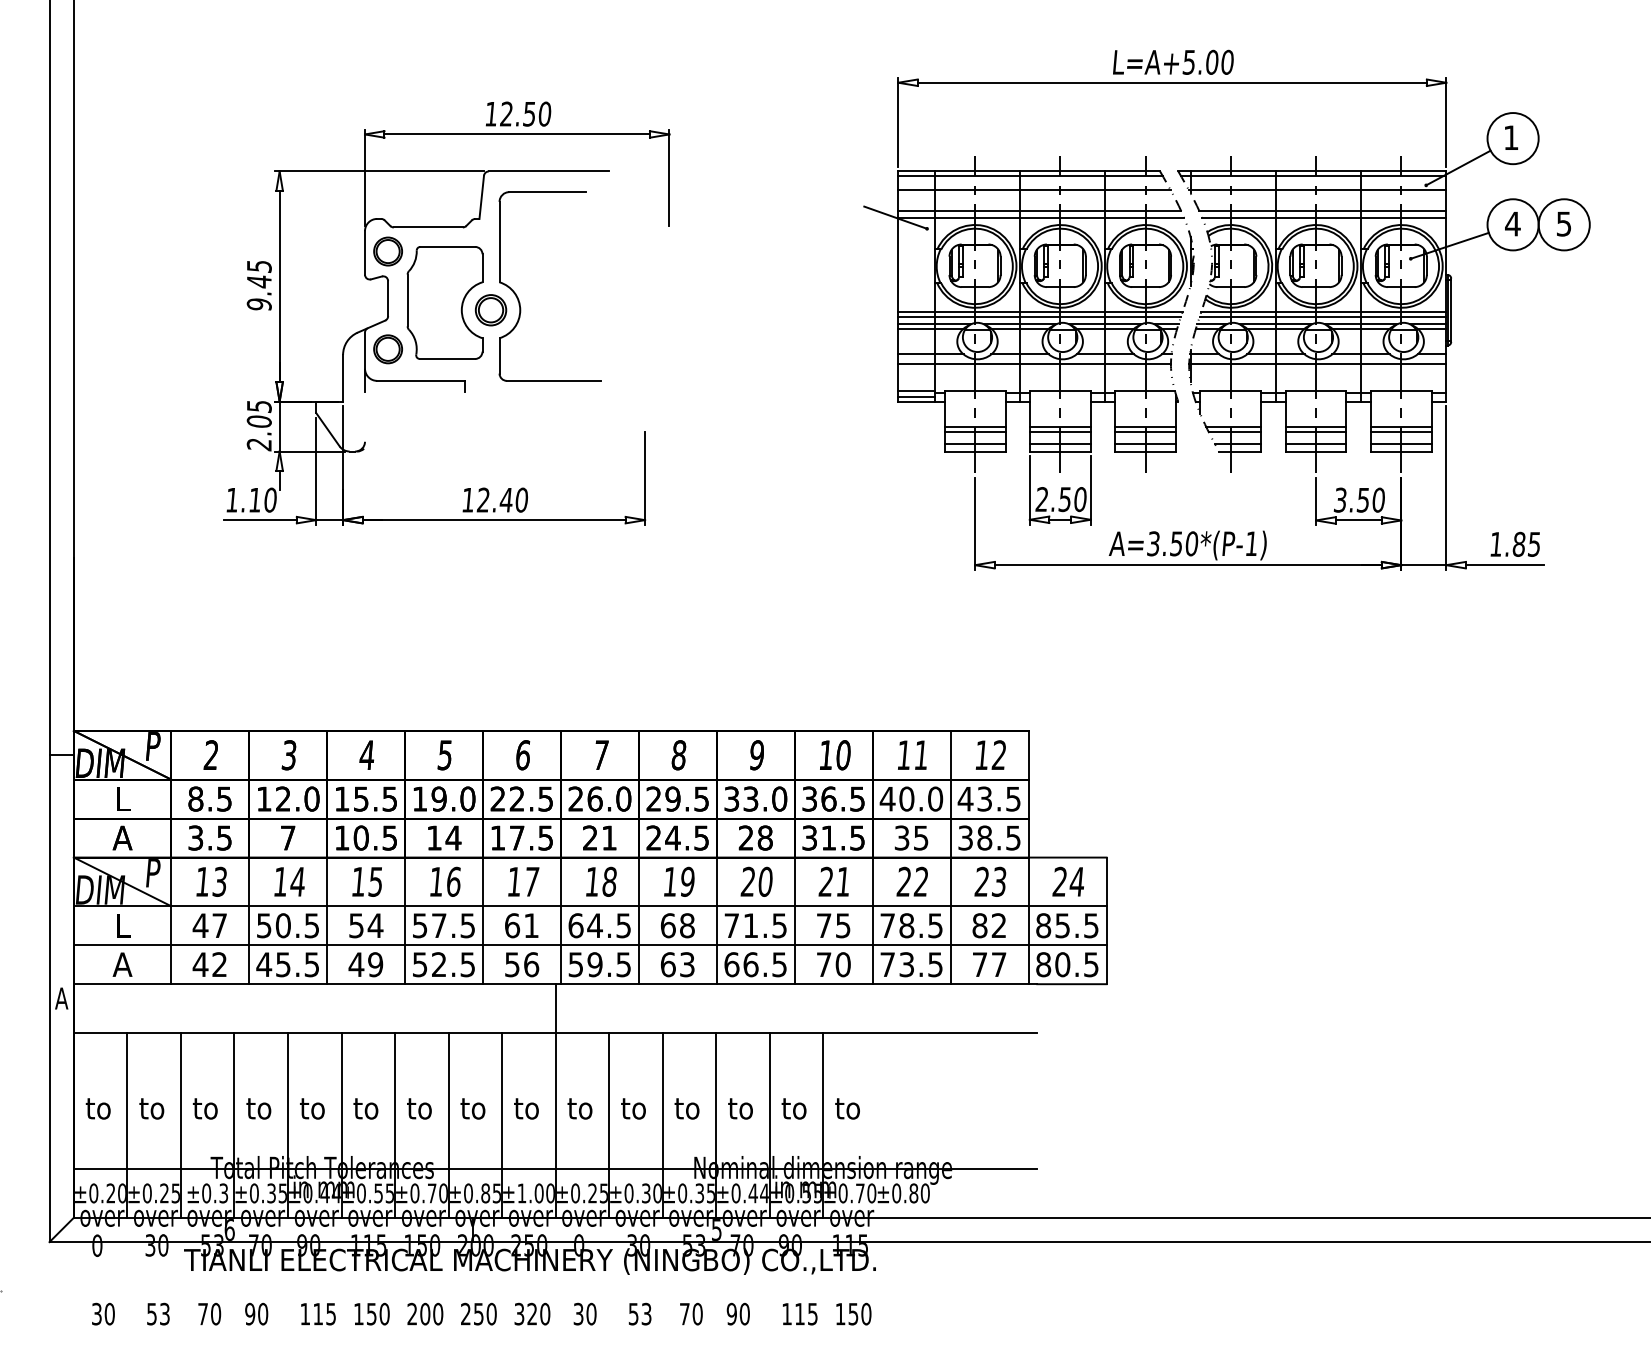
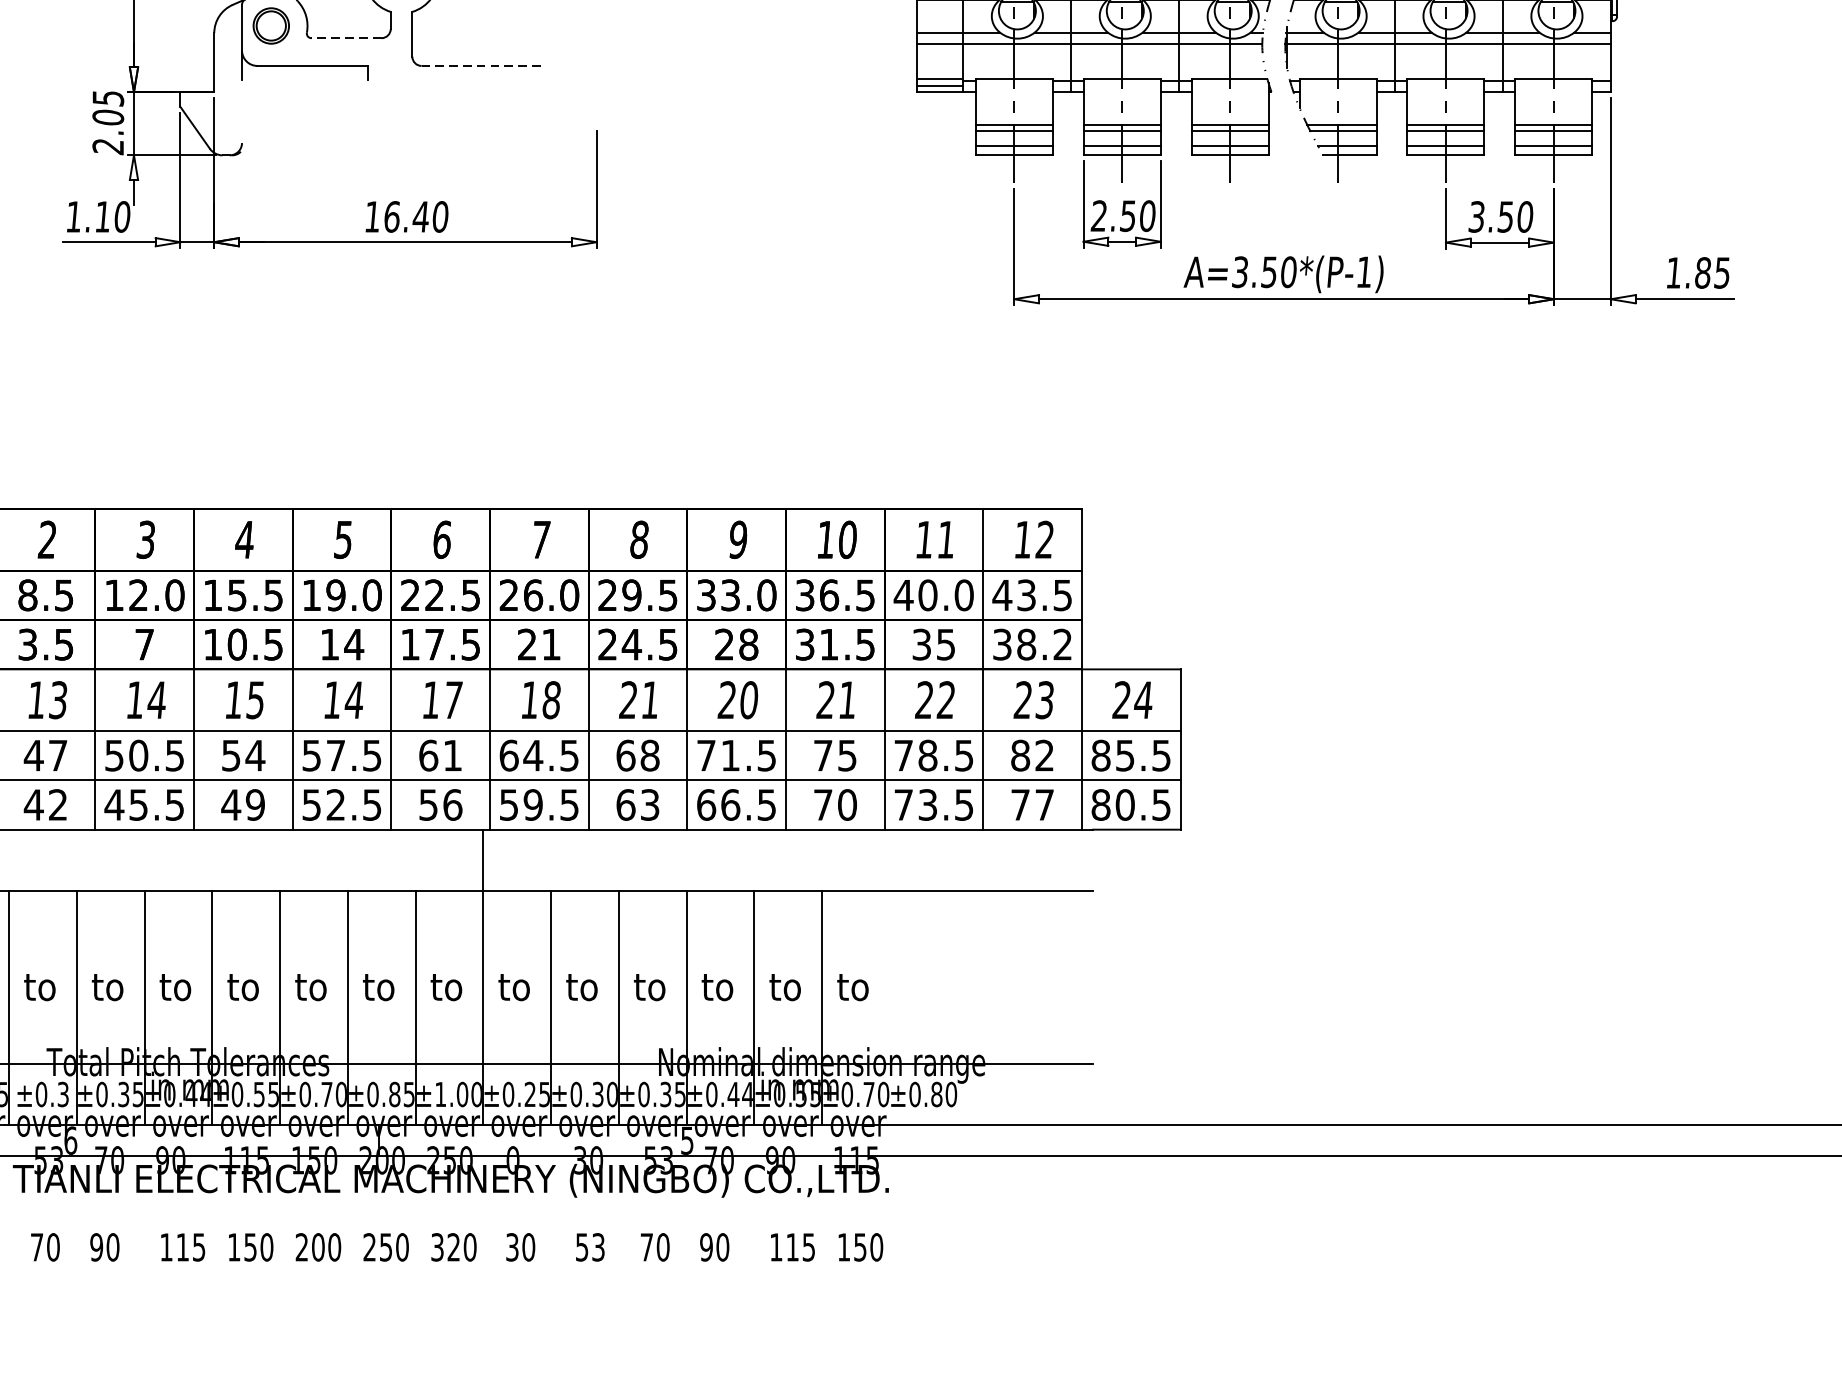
line: (447, 358) -> (346, 37), solid -> dashed
line: (553, 380) -> (480, 65), solid -> dashed
text: (482, 499) -> (390, 216), 12.40 -> 16.40
text: (1013, 837) -> (1062, 643), 38.5 -> 38.2
text: (453, 881) -> (354, 699), 16 -> 14
text: (678, 881) -> (638, 699), 19 -> 21

